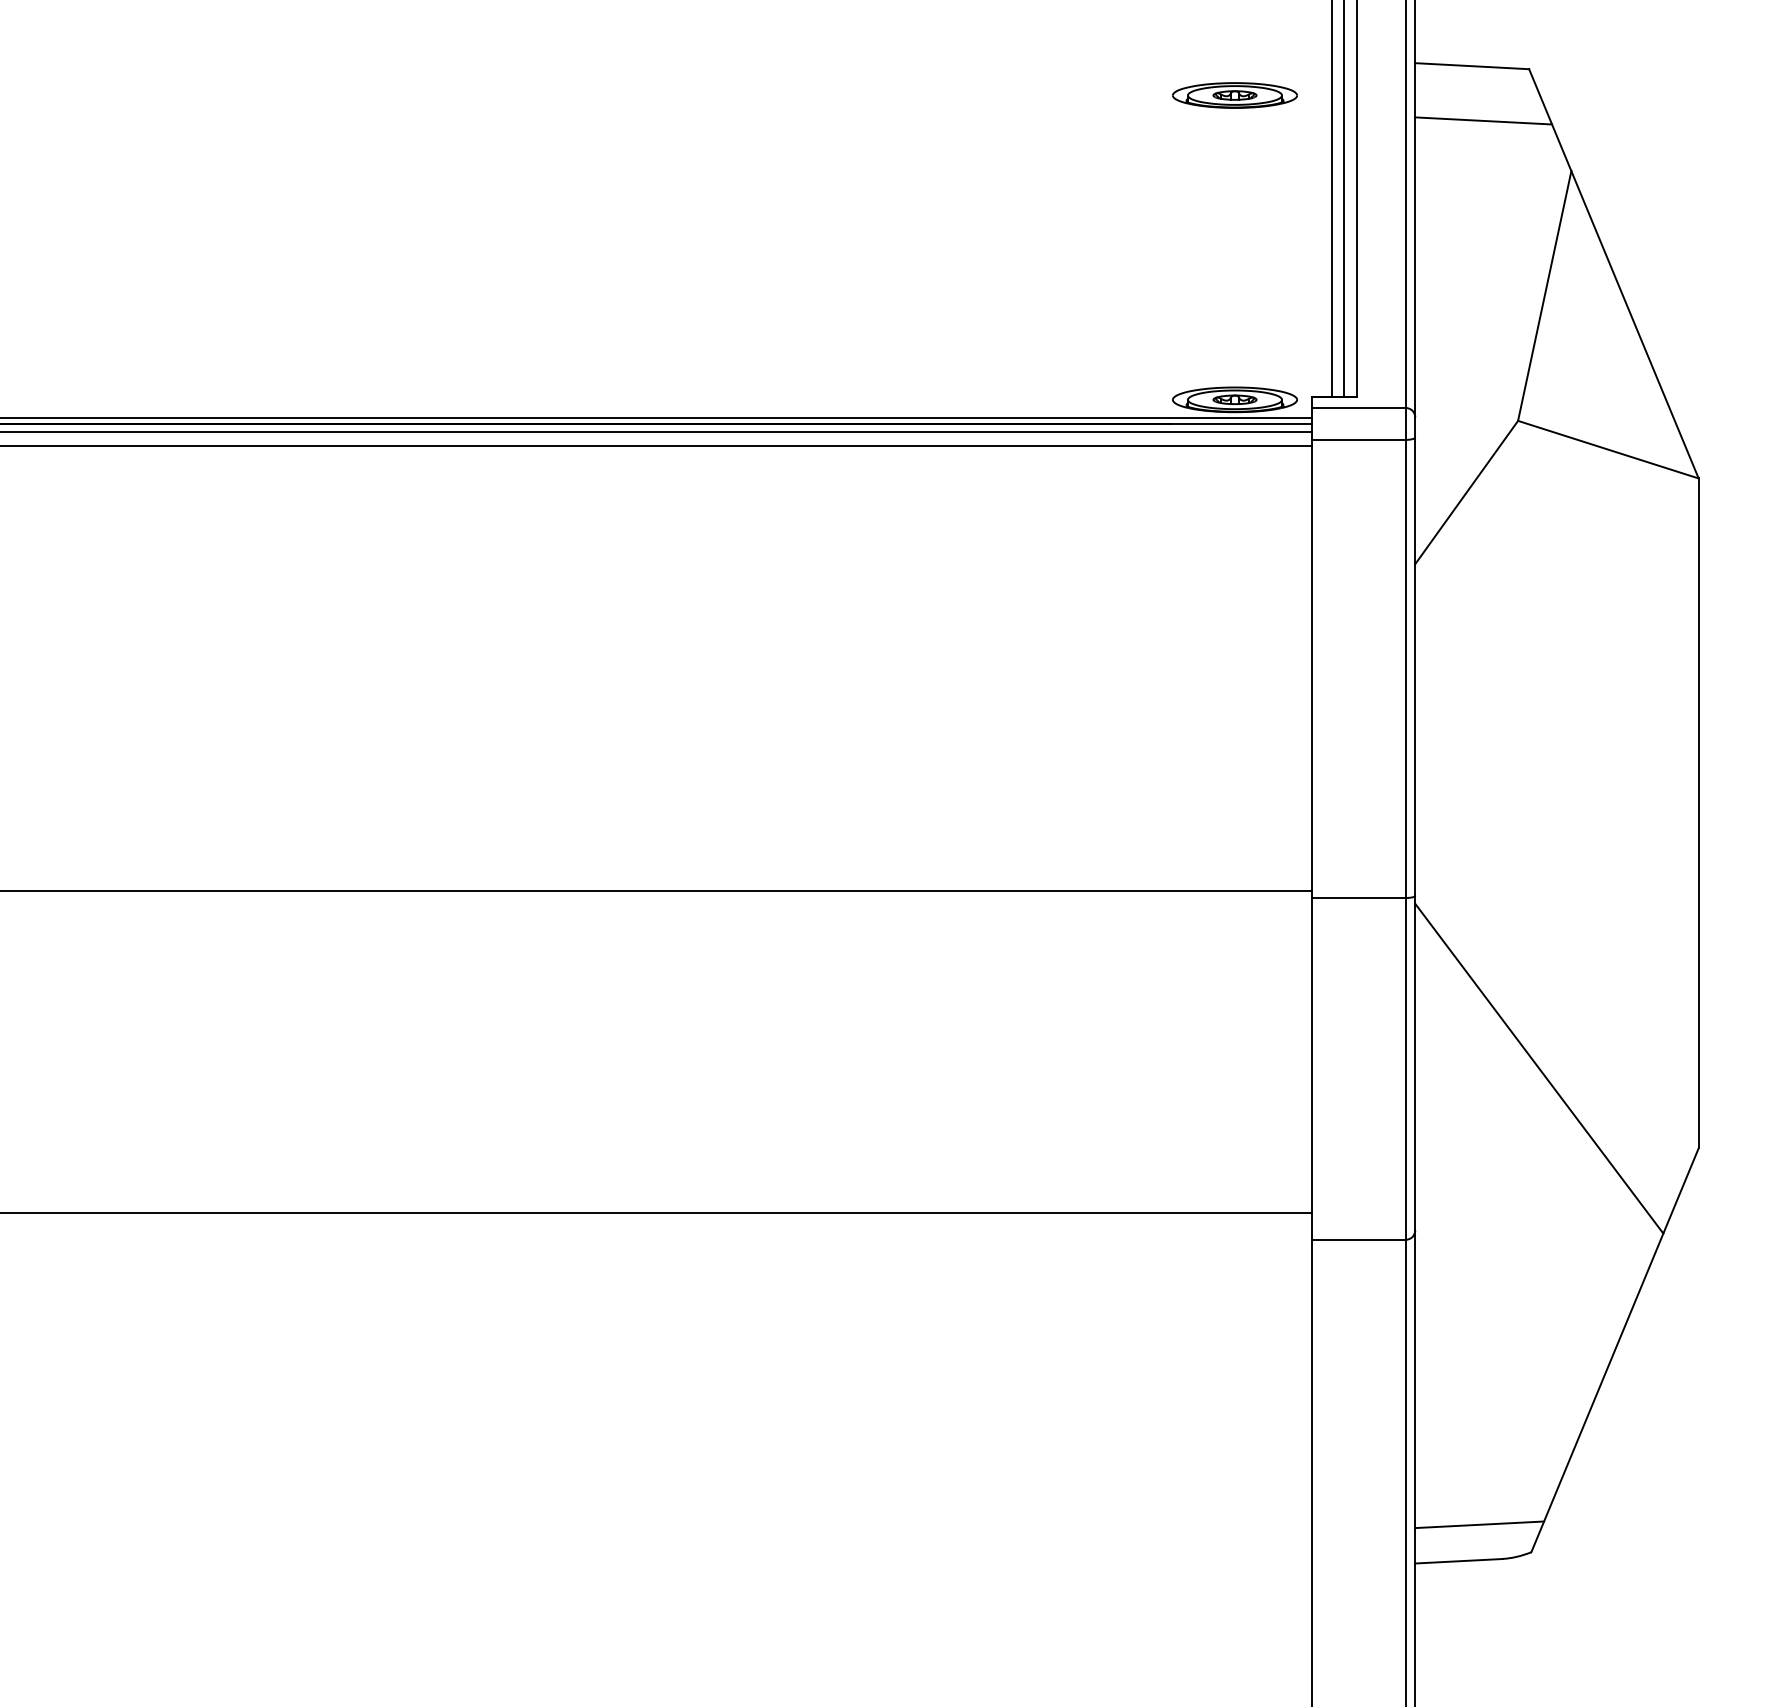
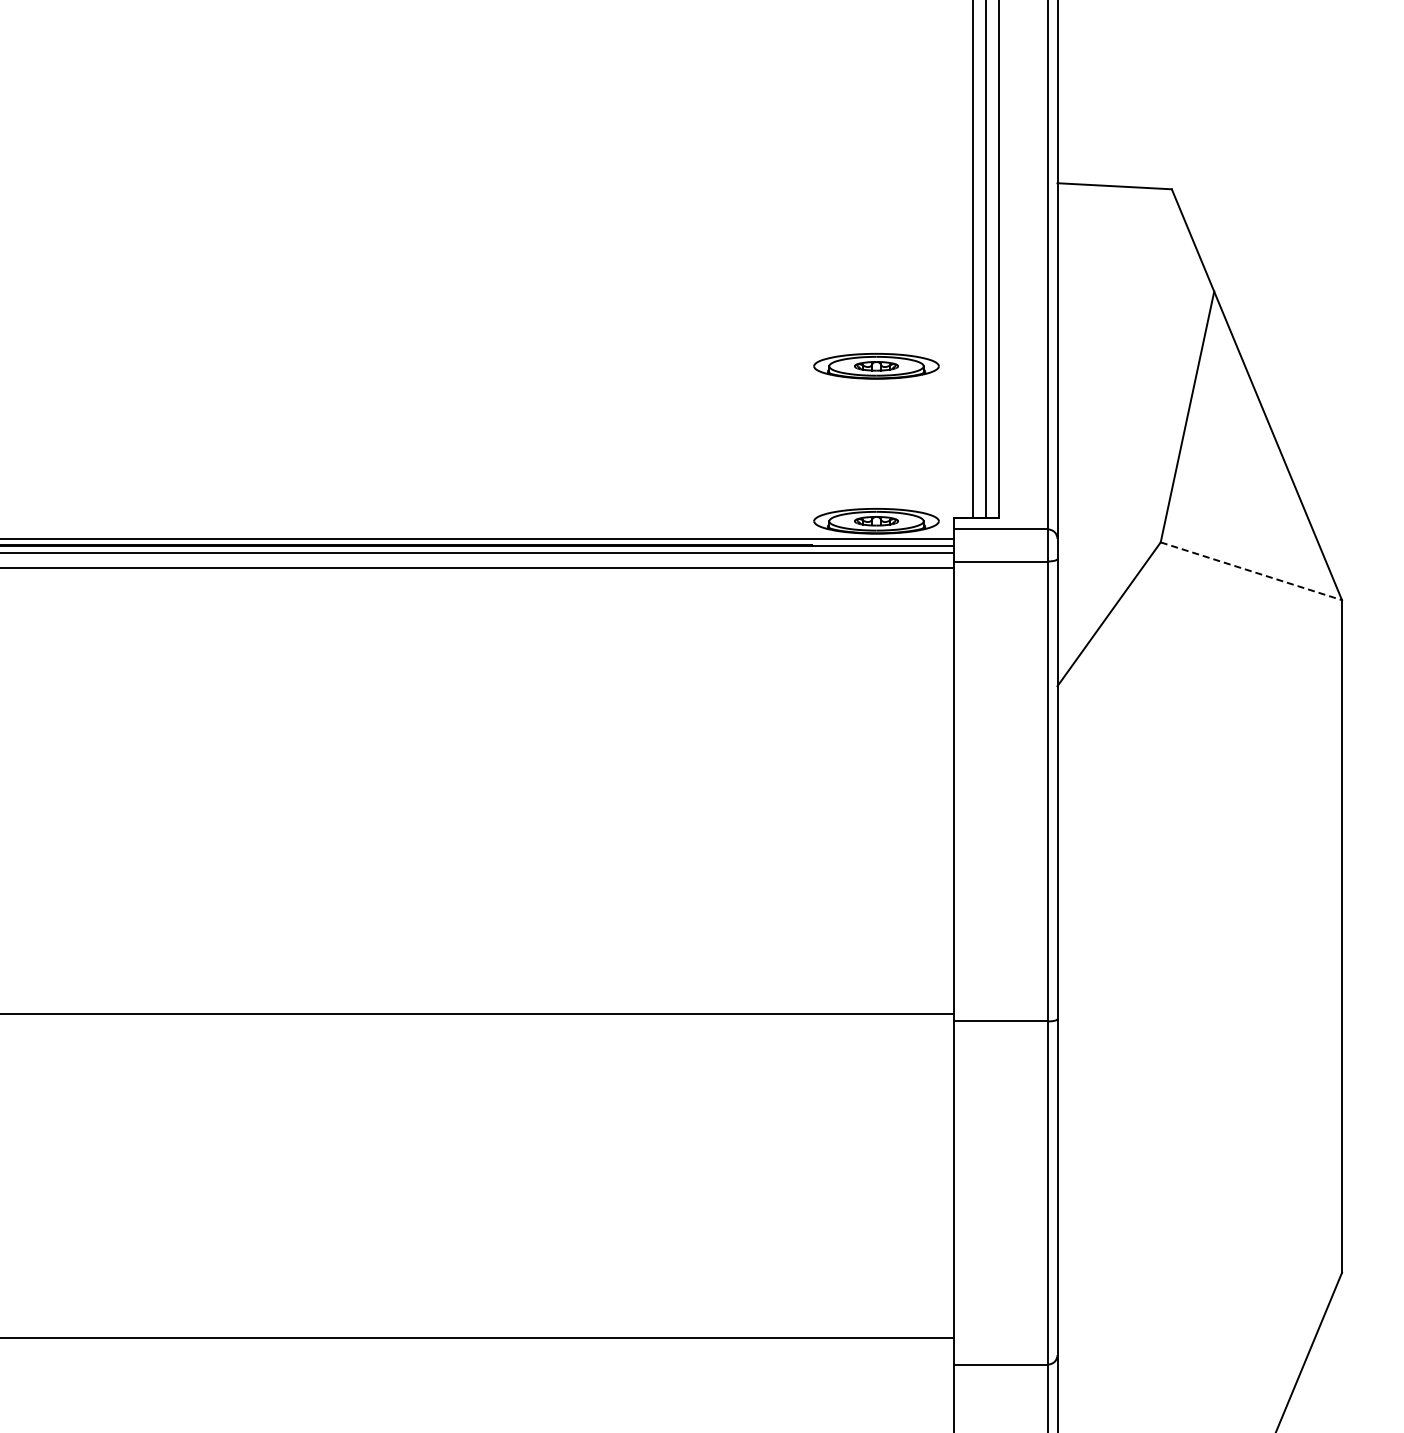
part: (1234, 95) -> (876, 366), moved
line: (1483, 120) -> (1125, 240), removed
line: (1608, 449) -> (1251, 571), solid -> dashed
line: (1539, 1068) -> (1182, 1192), removed

